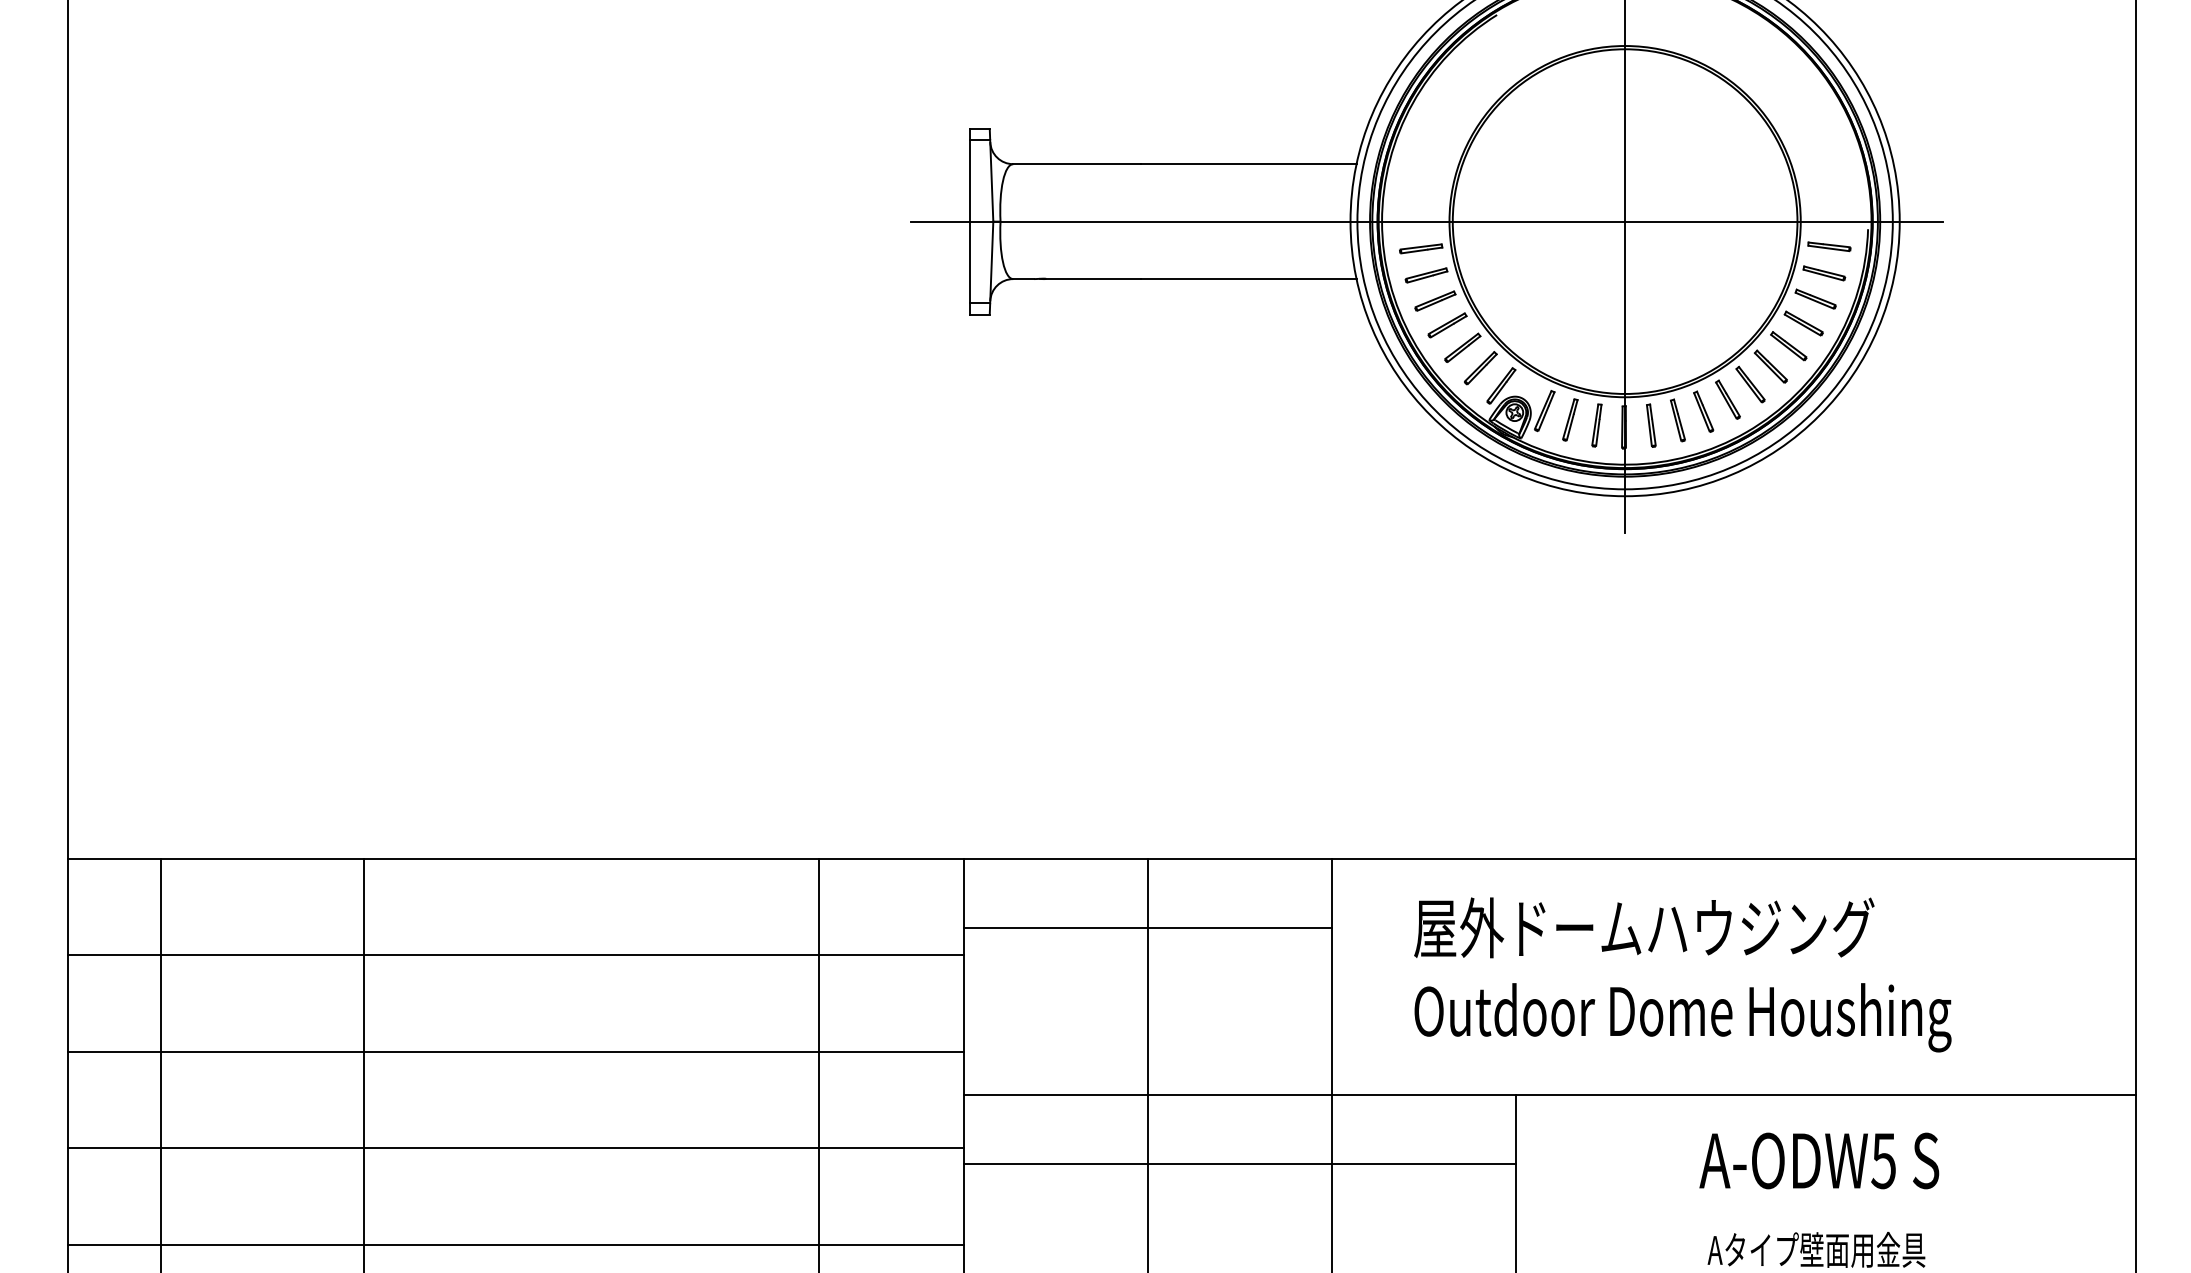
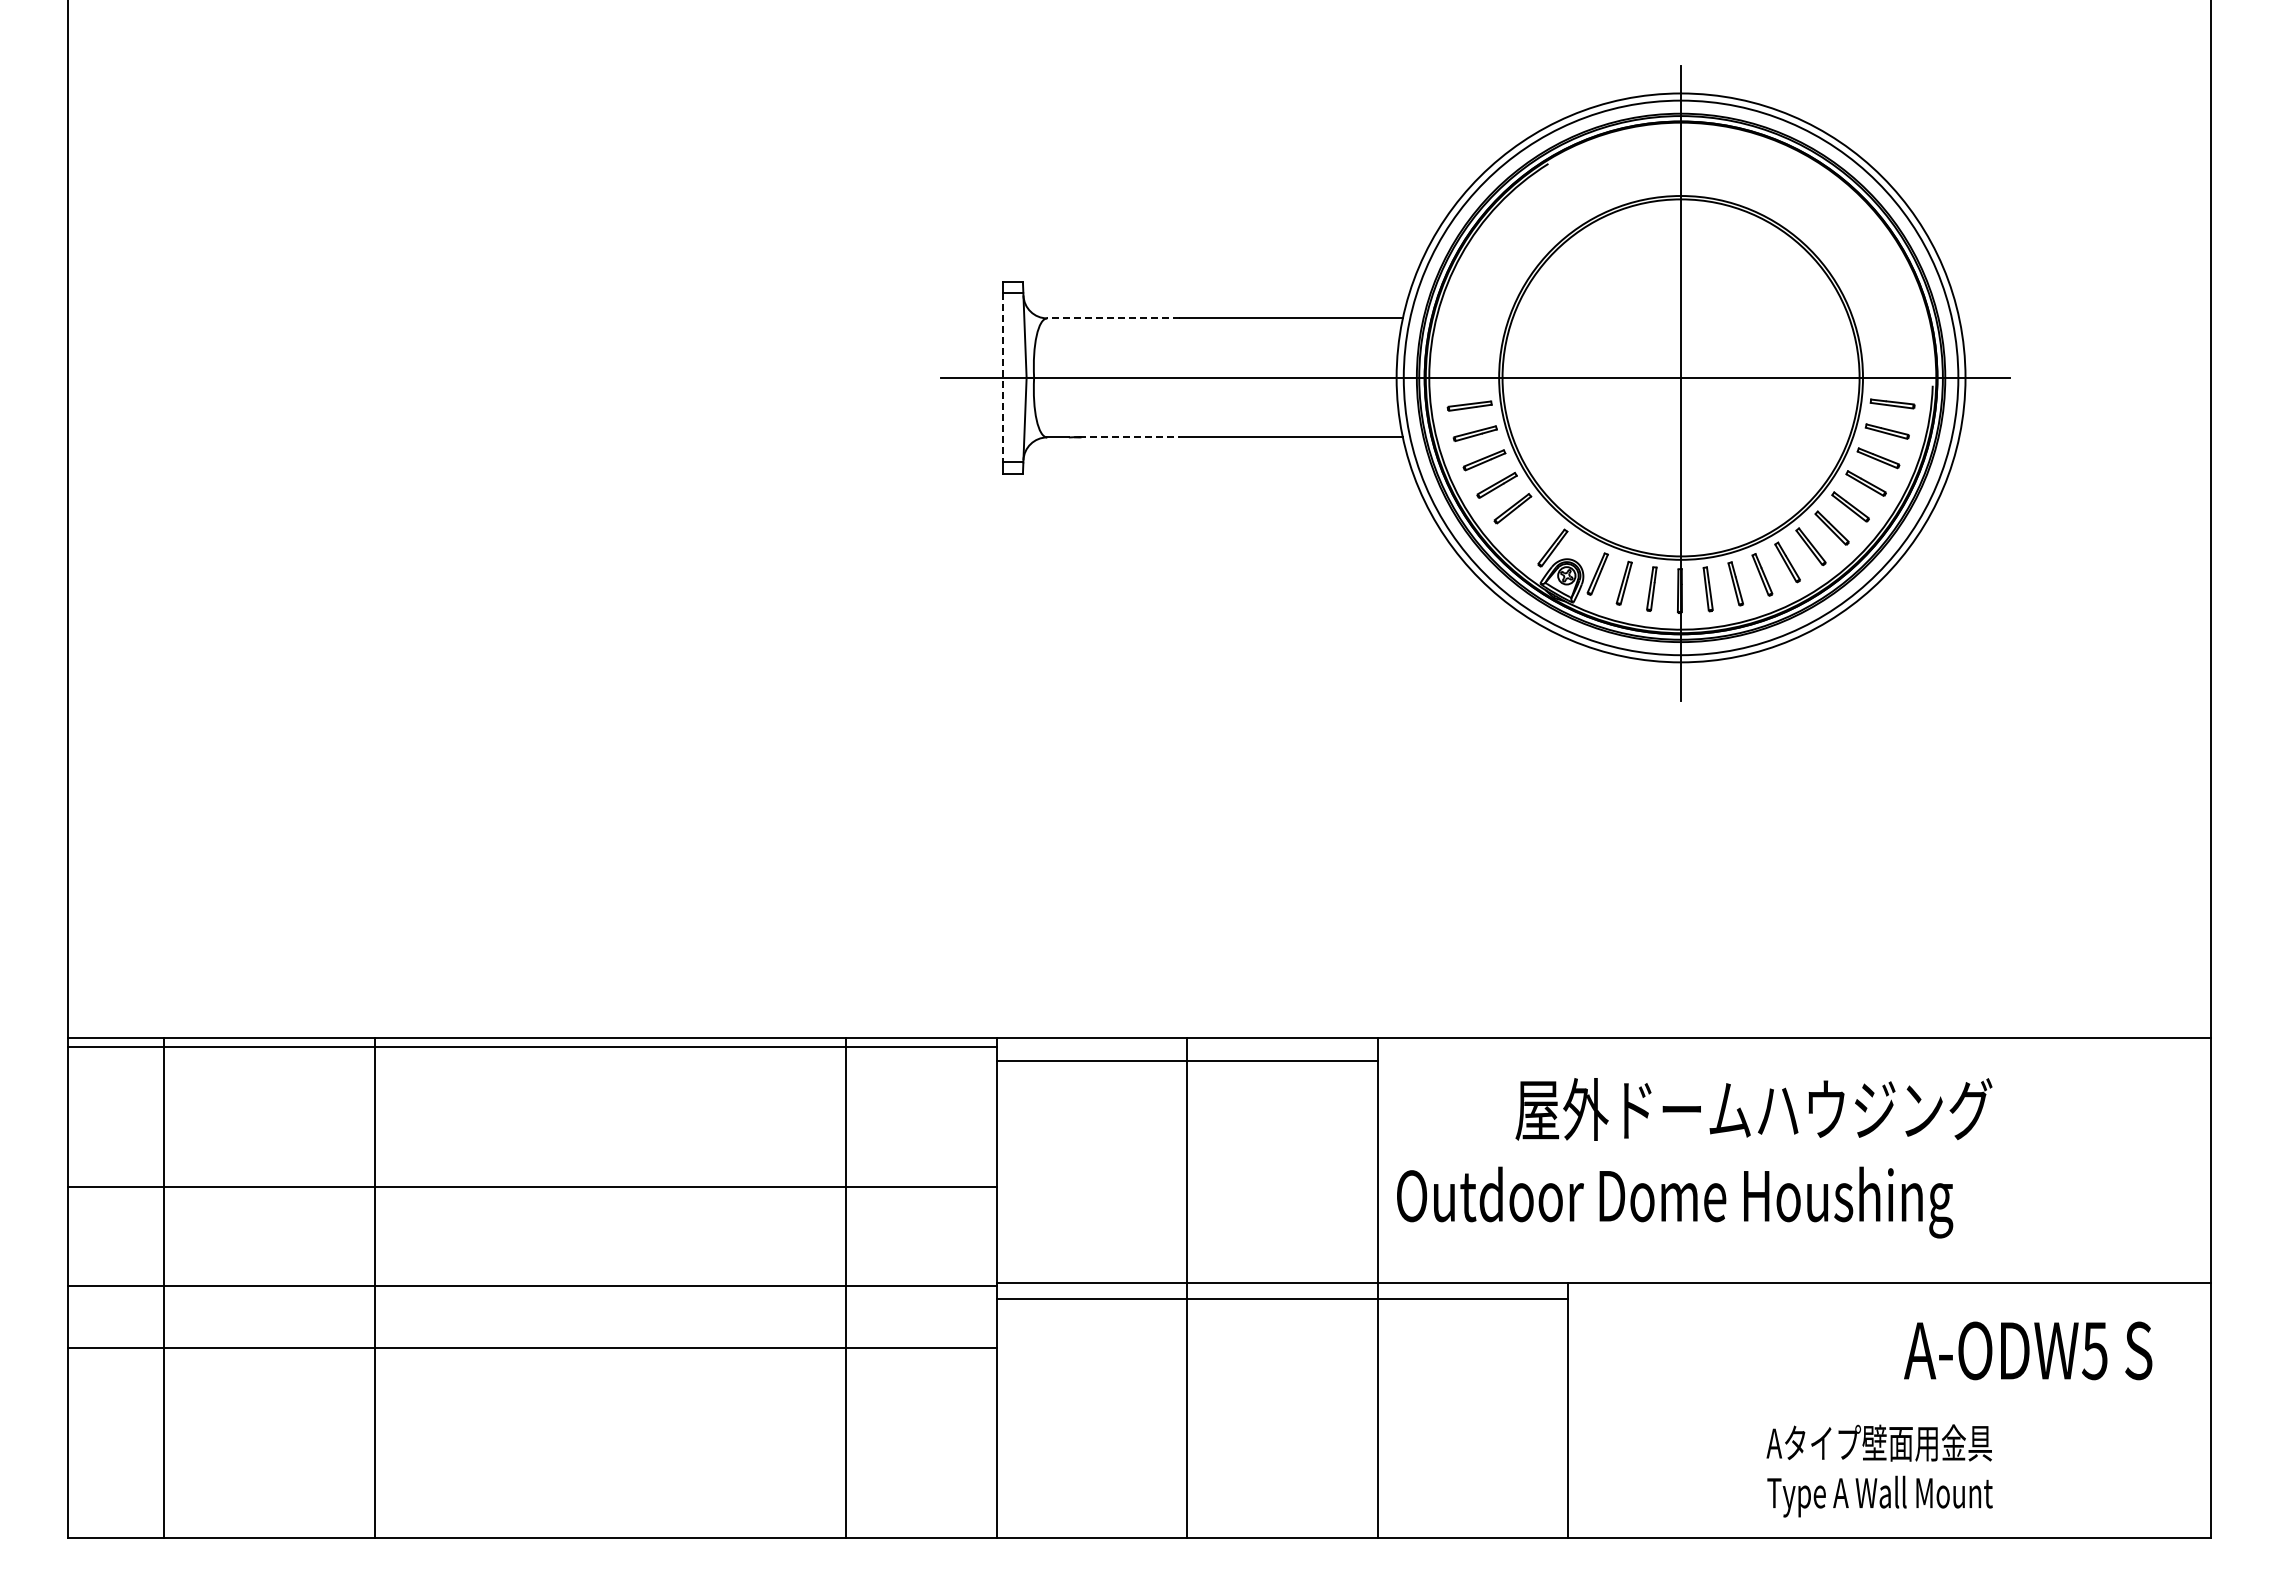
line: (1076, 164) -> (1112, 318), solid -> dashed
line: (970, 221) -> (1002, 377), solid -> dashed
line: (1092, 279) -> (1129, 437), solid -> dashed
part: (1480, 367) -> (1531, 529), removed
line: (1147, 927) -> (1186, 1061), moved
text: (1643, 927) -> (1753, 1109), moved
line: (516, 954) -> (532, 1046), moved
text: (1683, 1017) -> (1675, 1202), moved
line: (516, 1051) -> (532, 1186), moved
line: (516, 1148) -> (532, 1285), moved
text: (1819, 1160) -> (2028, 1350), moved
line: (1239, 1164) -> (1281, 1299), moved
line: (516, 1244) -> (532, 1347), moved

